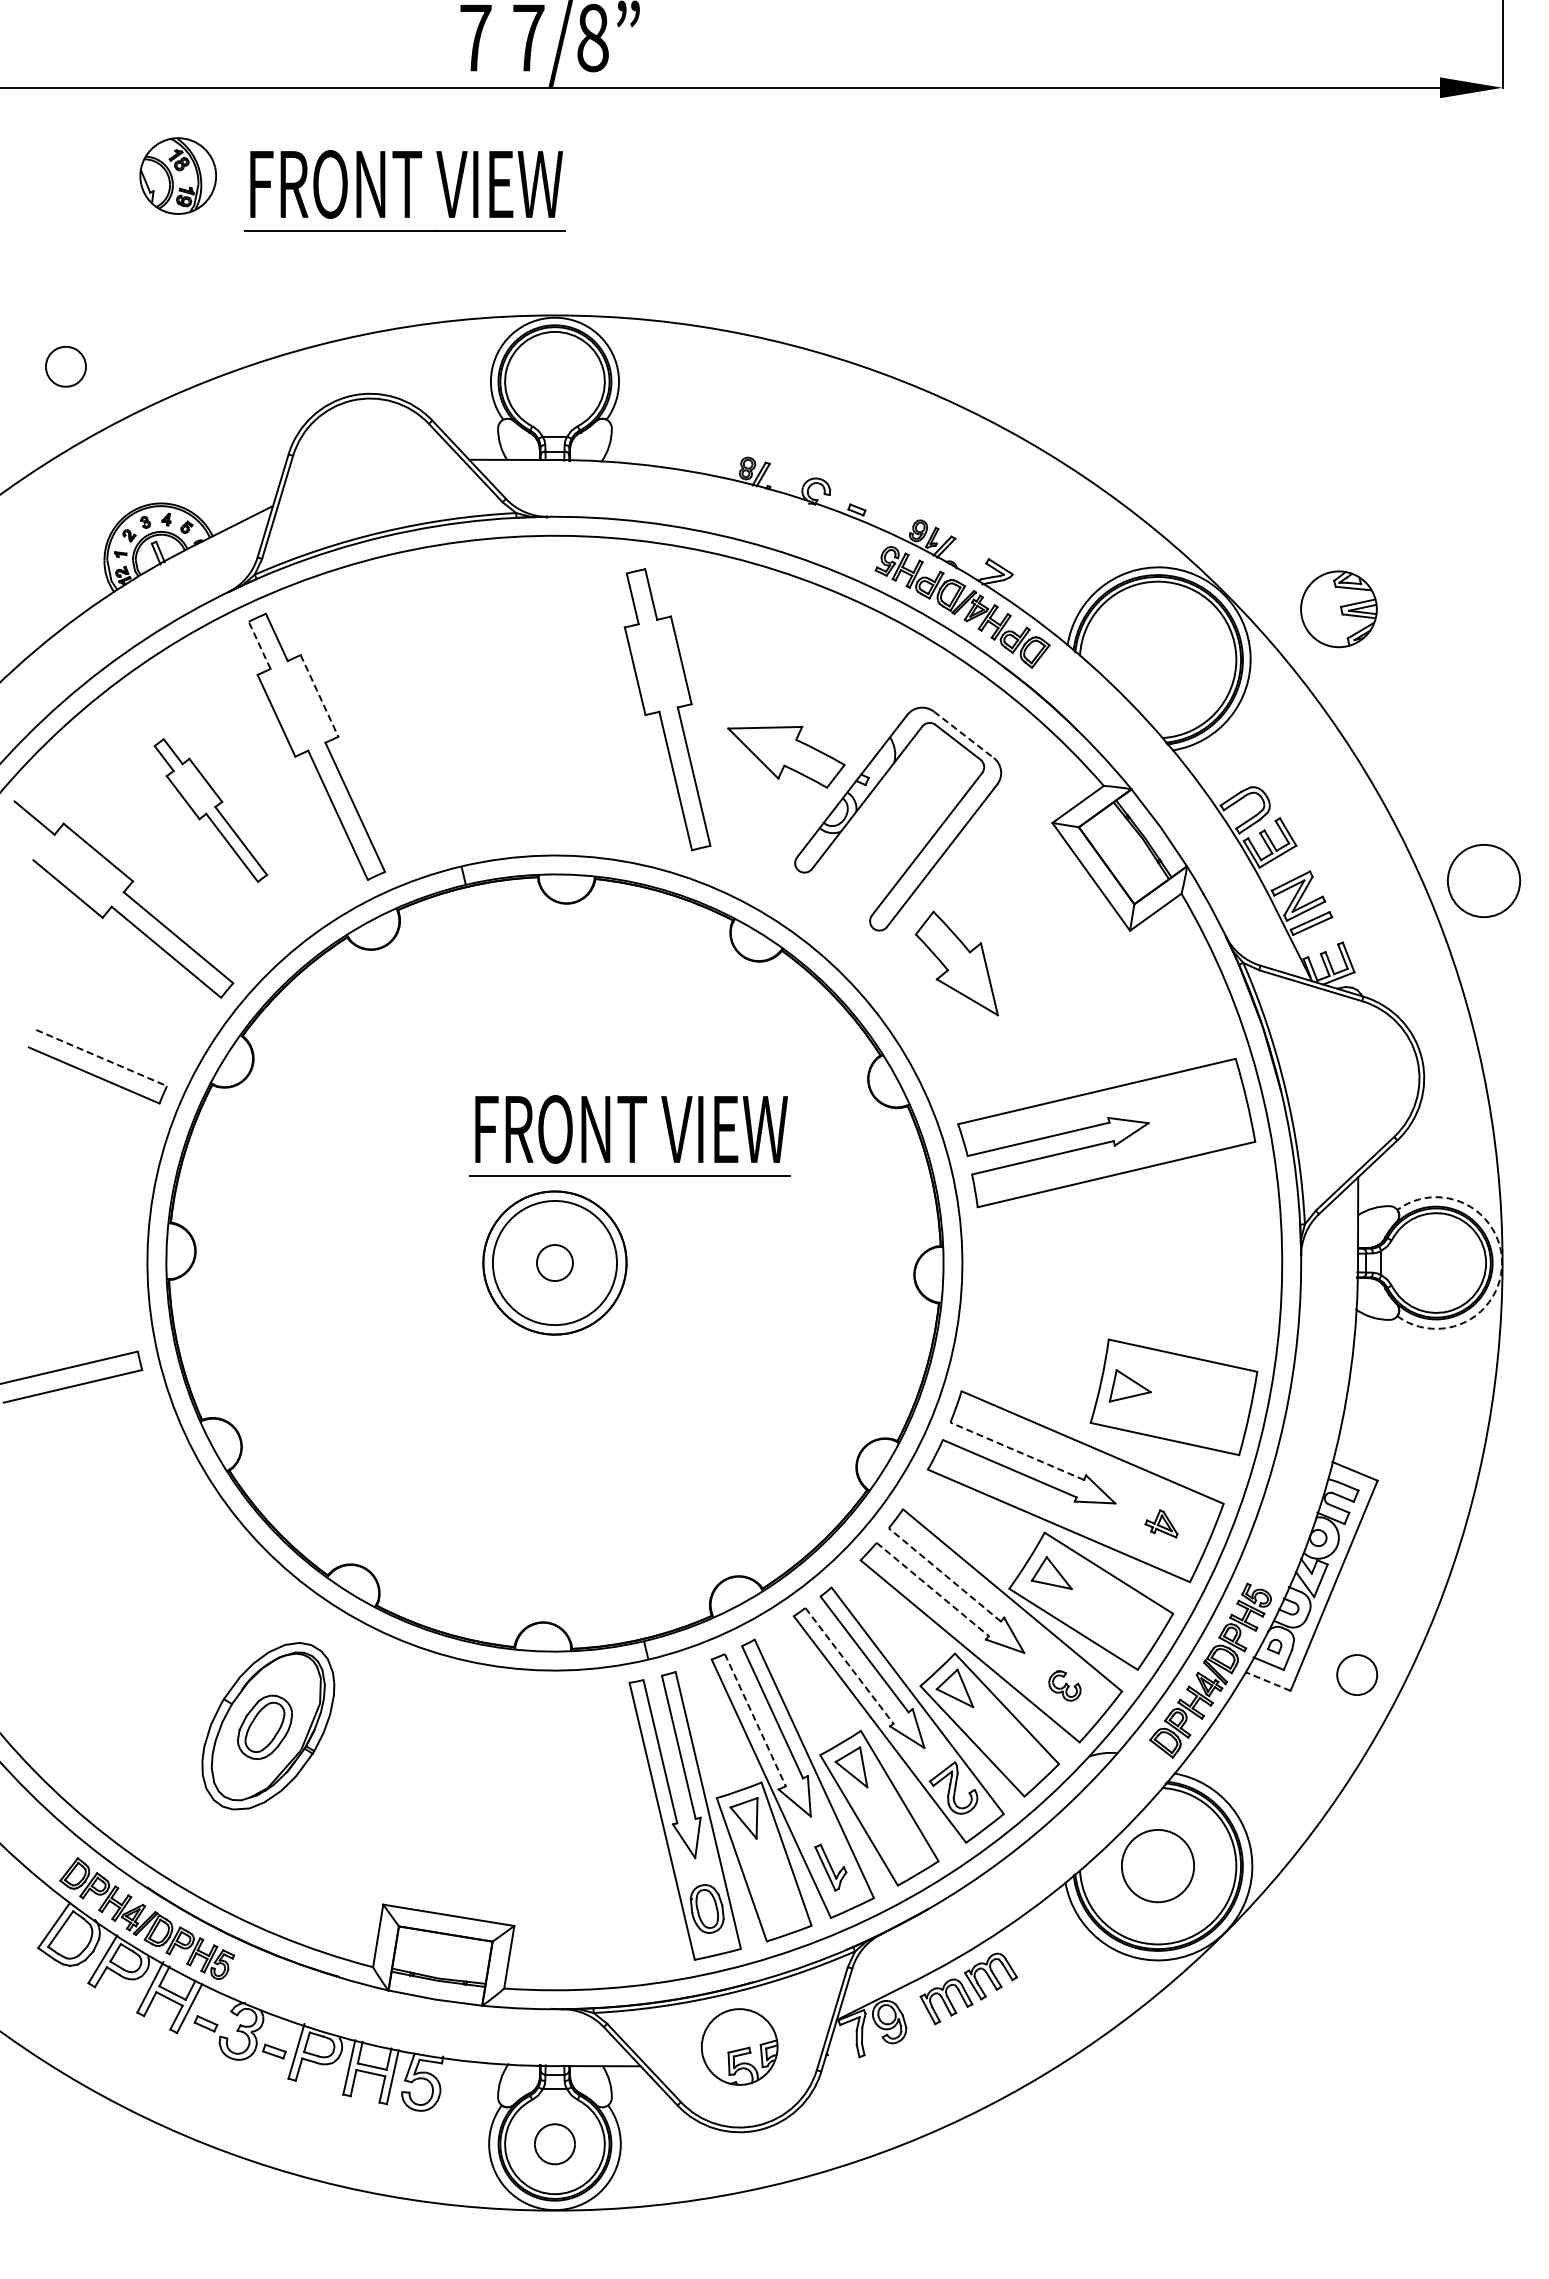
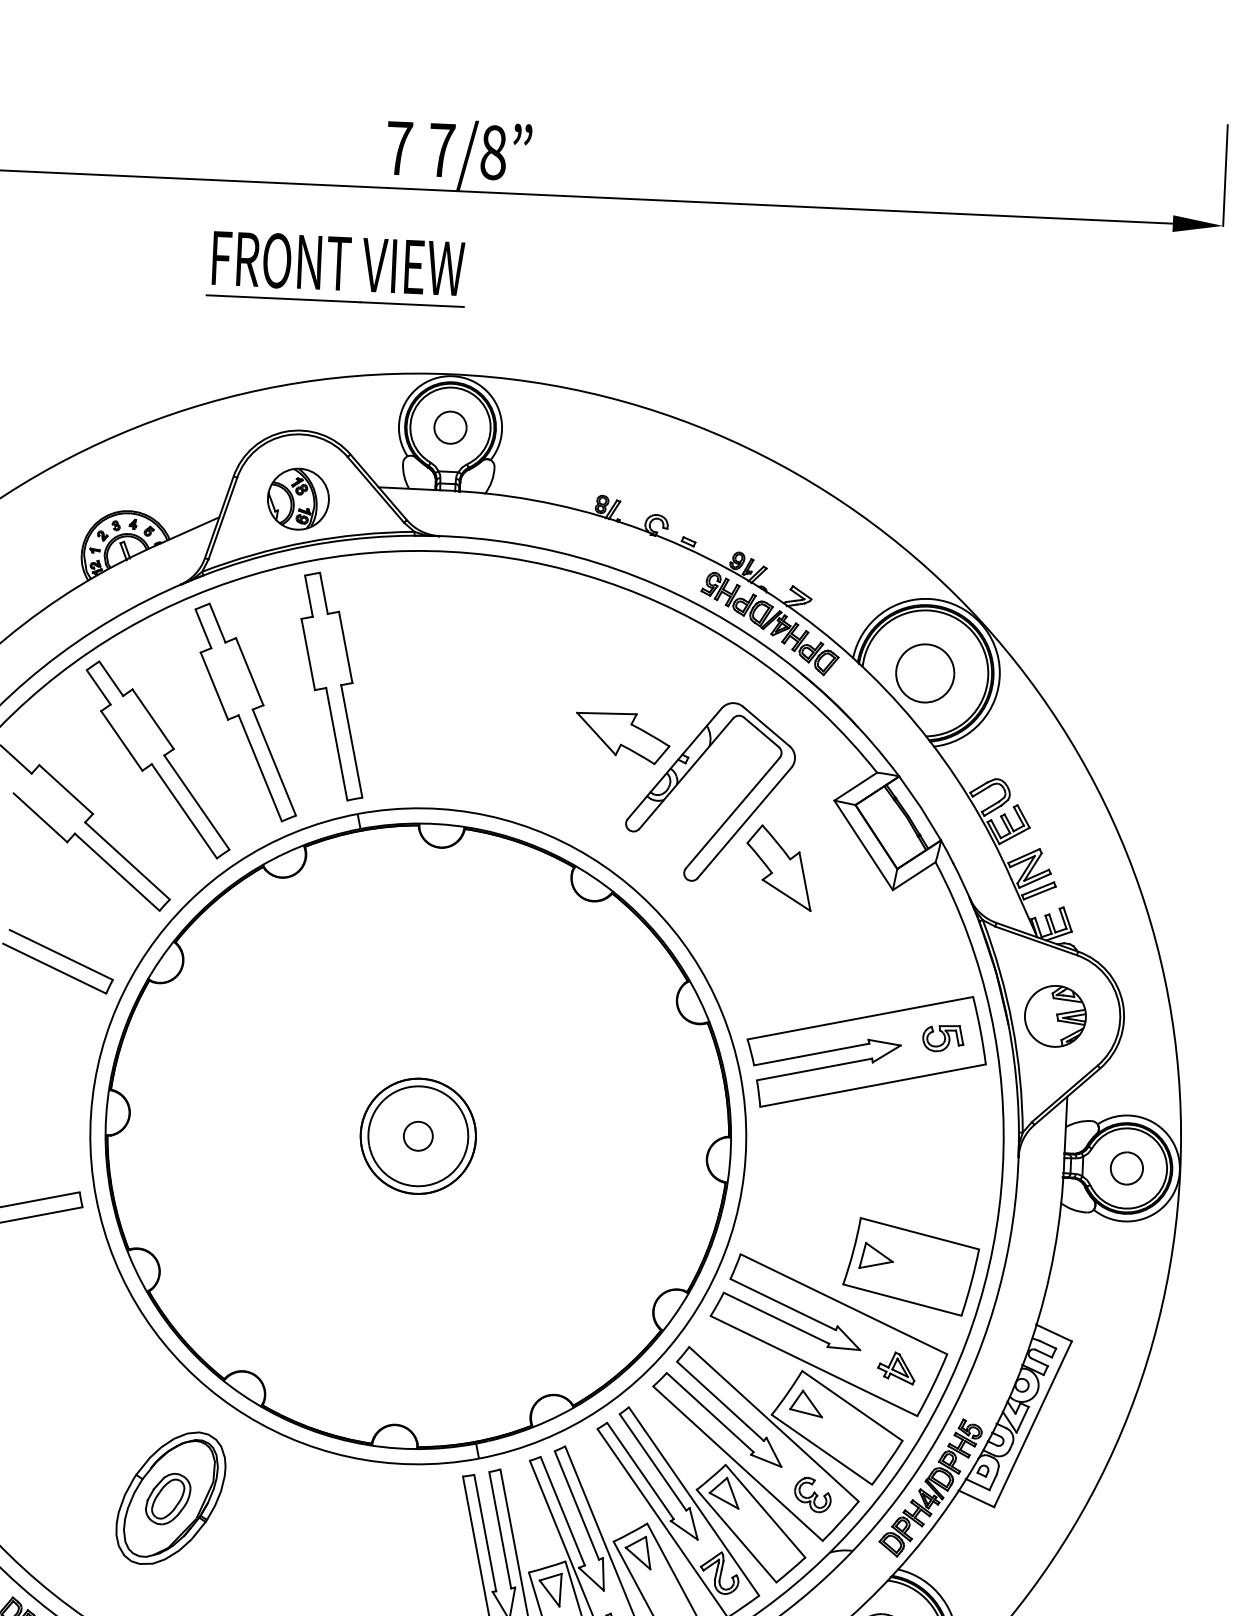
part: (177, 175) -> (297, 498), moved
part: (65, 366) -> (450, 427), moved
part: (1338, 609) -> (1055, 1016), moved
line: (259, 644) -> (203, 628), dashed -> solid
line: (319, 696) -> (249, 672), dashed -> solid
part: (667, 709) -> (332, 686), moved
line: (963, 734) -> (766, 726), dashed -> solid
part: (210, 810) -> (157, 759), size x1.67
part: (1483, 880) -> (924, 673), moved
part: (956, 963) -> (779, 867), moved
line: (102, 1058) -> (61, 955), dashed -> solid
part: (1201, 1111) -> (943, 1038), added
part: (629, 1135) -> (482, 1036), removed
arc: (1502, 1263) -> (1180, 1171), dashed -> solid
line: (1017, 1451) -> (783, 1304), dashed -> solid
part: (1161, 1523) -> (896, 1367), size x1.43
line: (944, 1574) -> (720, 1400), dashed -> solid
line: (932, 1589) -> (709, 1412), dashed -> solid
line: (849, 1665) -> (640, 1470), dashed -> solid
part: (1356, 1674) -> (1126, 1168), moved
line: (1267, 1681) -> (975, 1498), dashed -> solid
part: (1064, 1685) -> (812, 1494), size x1.43
line: (755, 1720) -> (562, 1511), dashed -> solid

